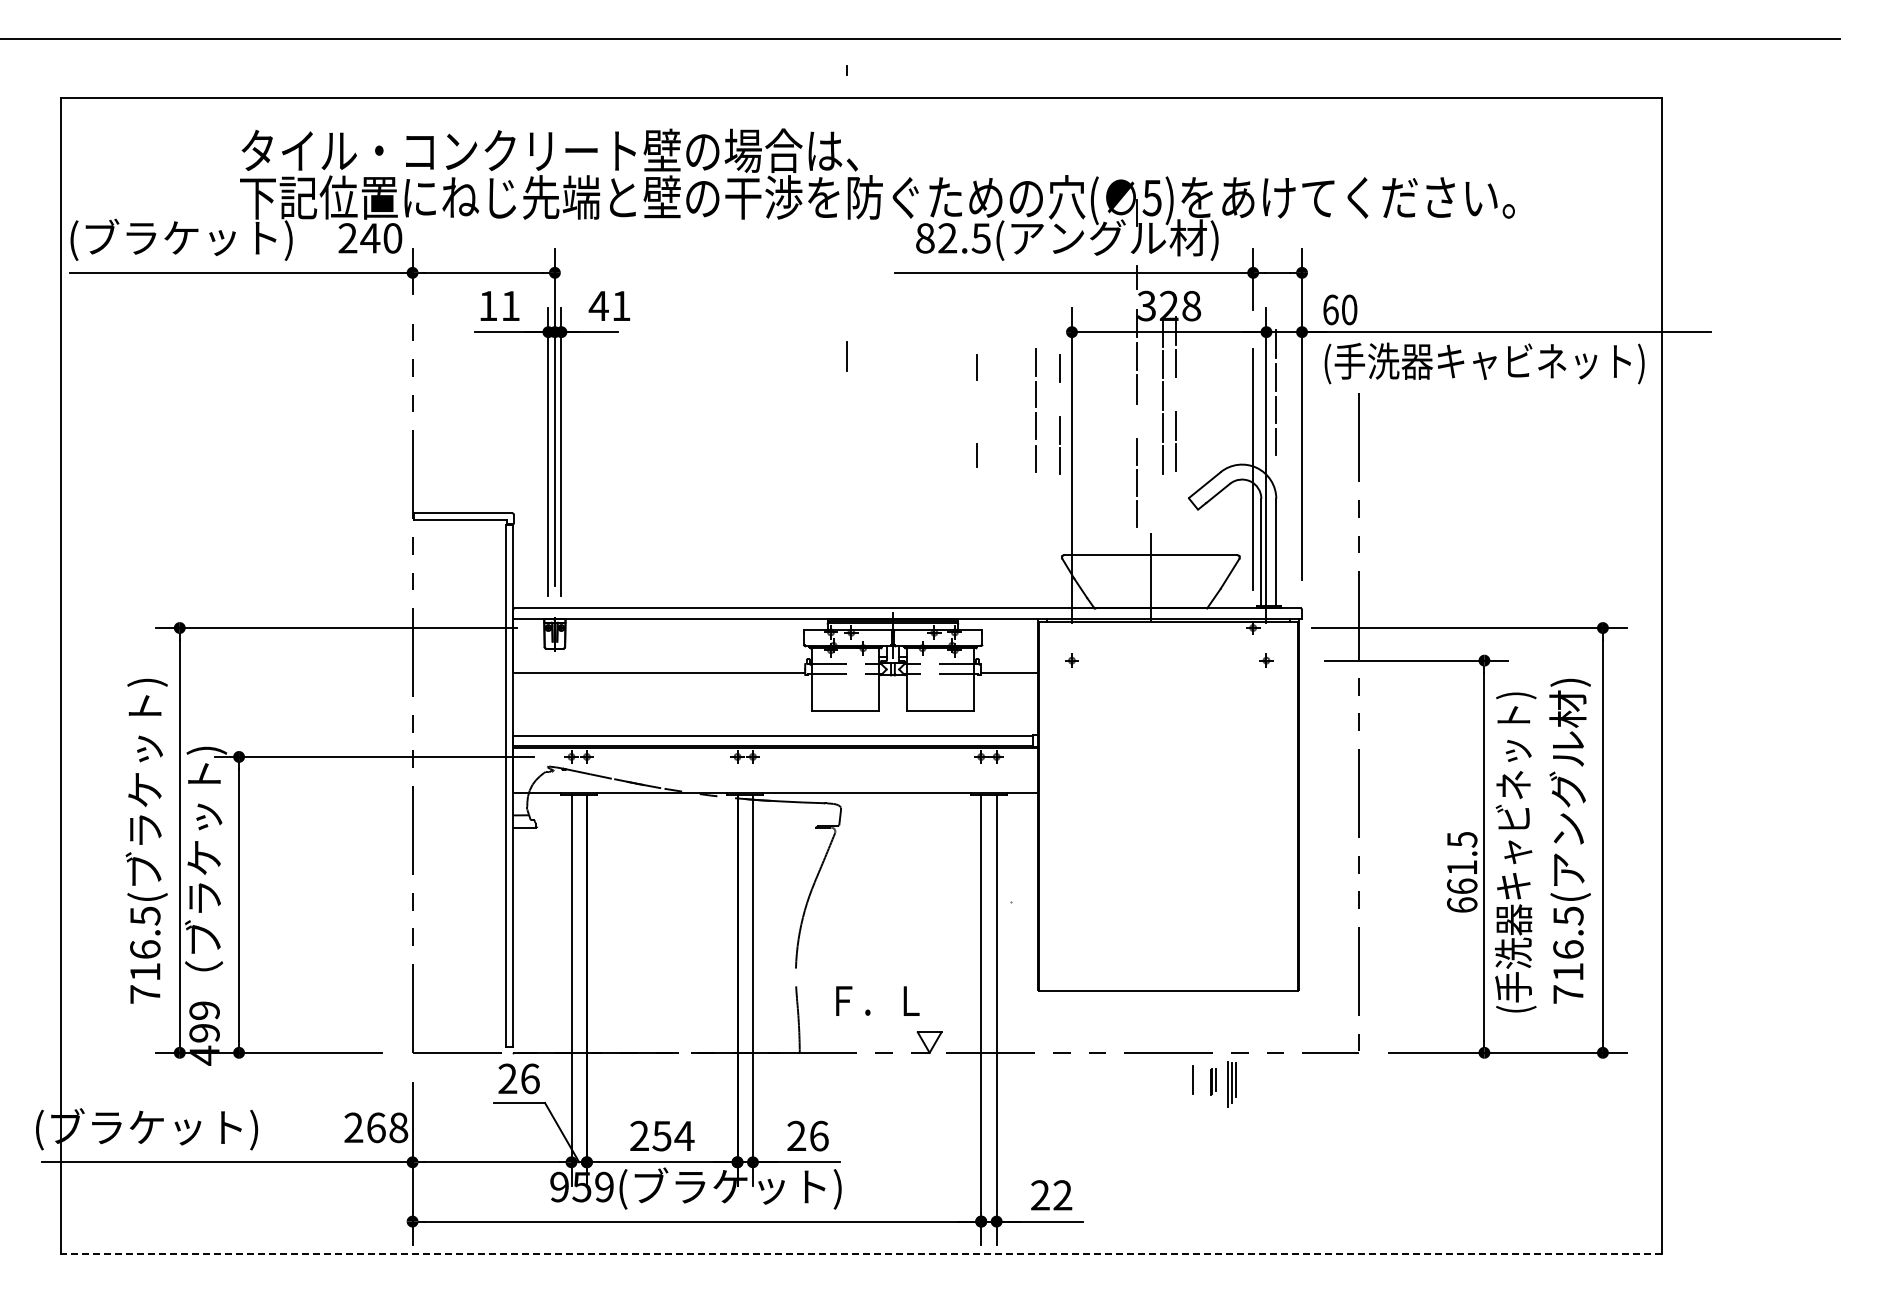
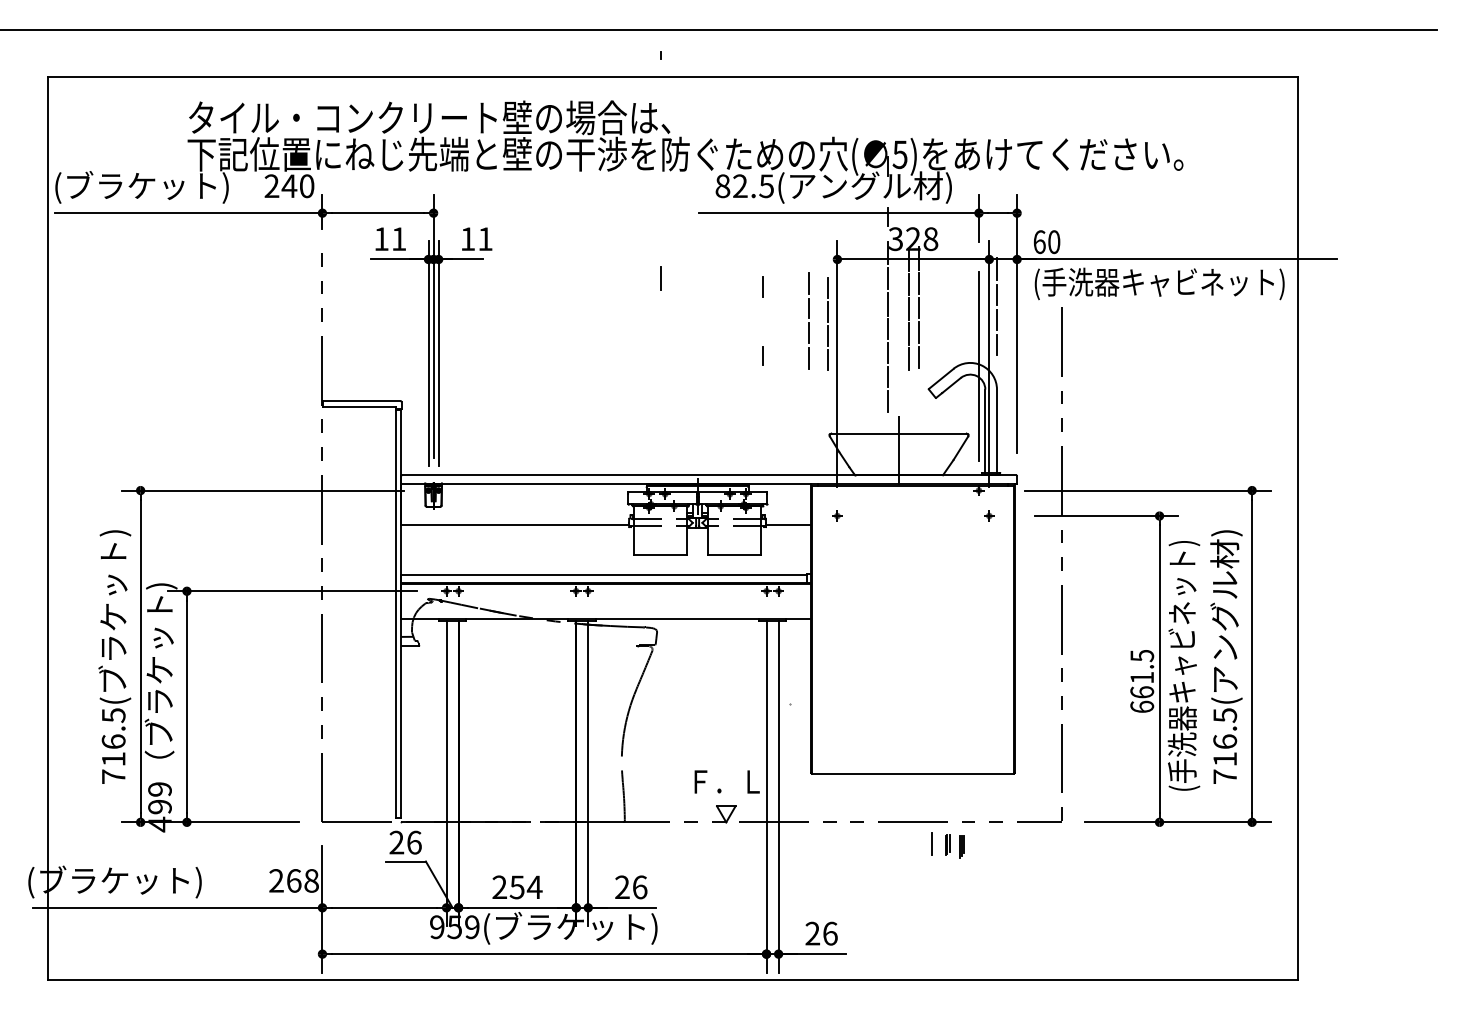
text: (598, 305) -> (467, 238), 41 -> 11
line: (1176, 394) -> (919, 308), added
line: (1059, 399) -> (827, 312), added
line: (1137, 420) -> (888, 328), added
text: (877, 1000) -> (726, 781), moved
part: (1231, 1083) -> (962, 846), size x0.62
text: (1062, 1195) -> (830, 933), 22 -> 26
line: (861, 1254) -> (673, 979), dashed -> solid

